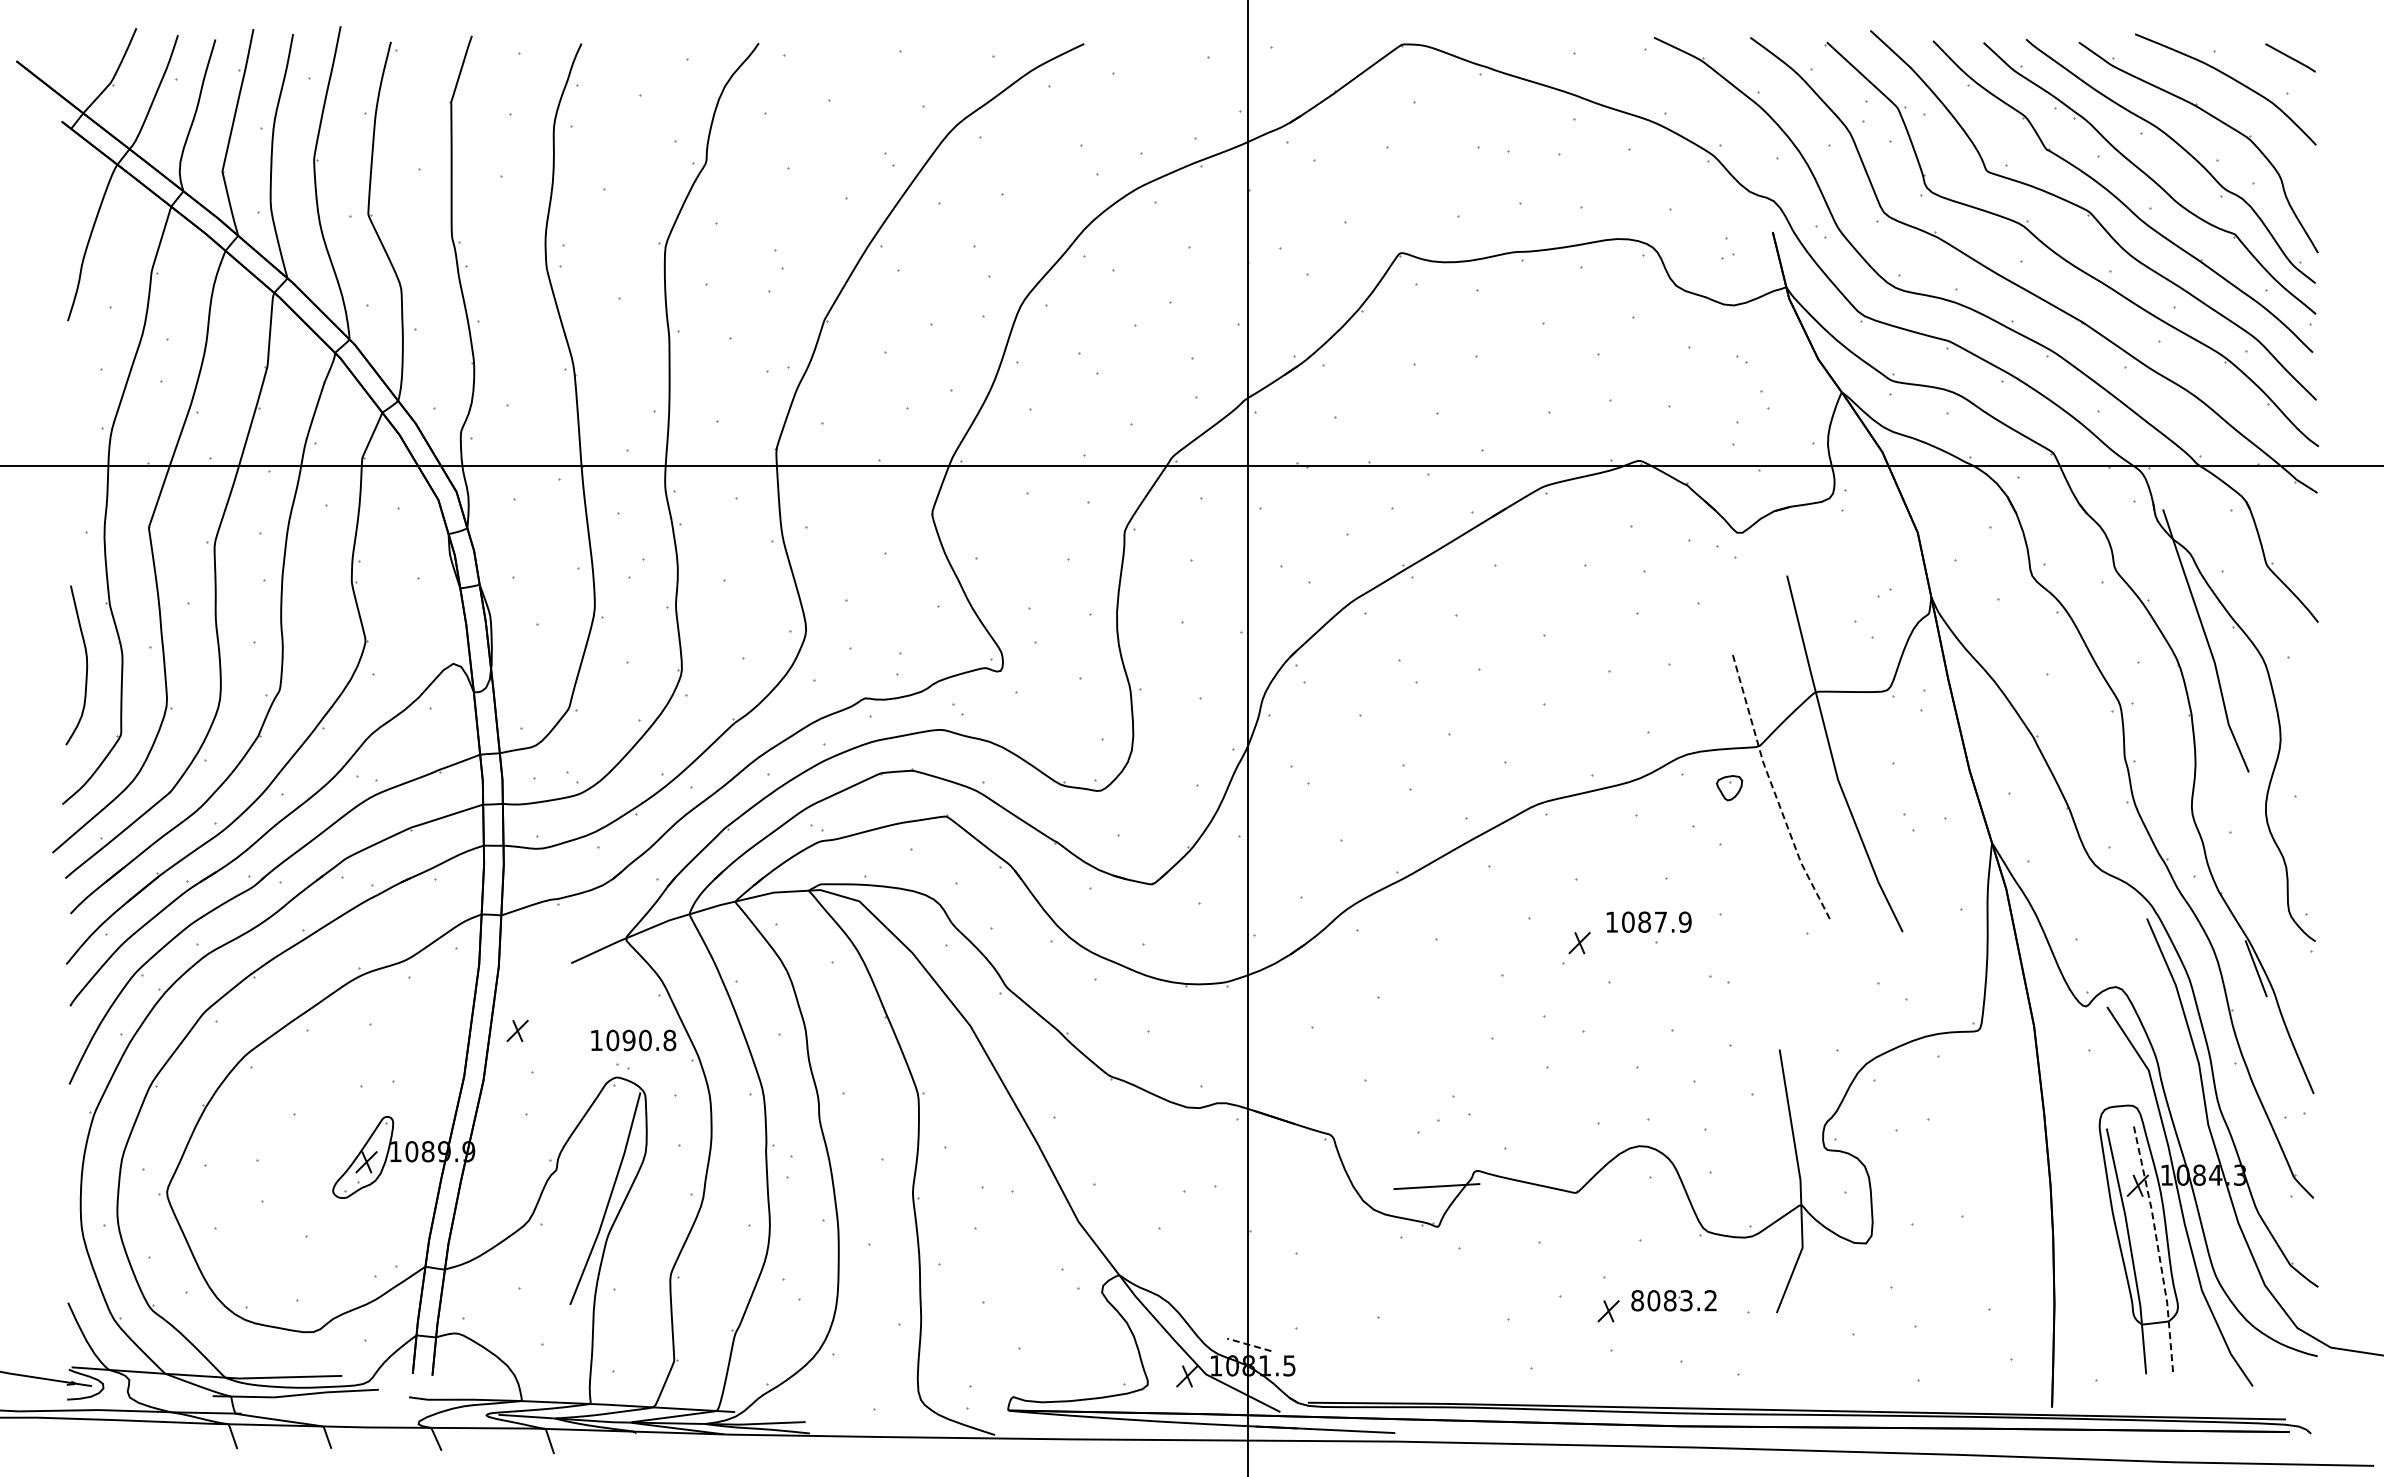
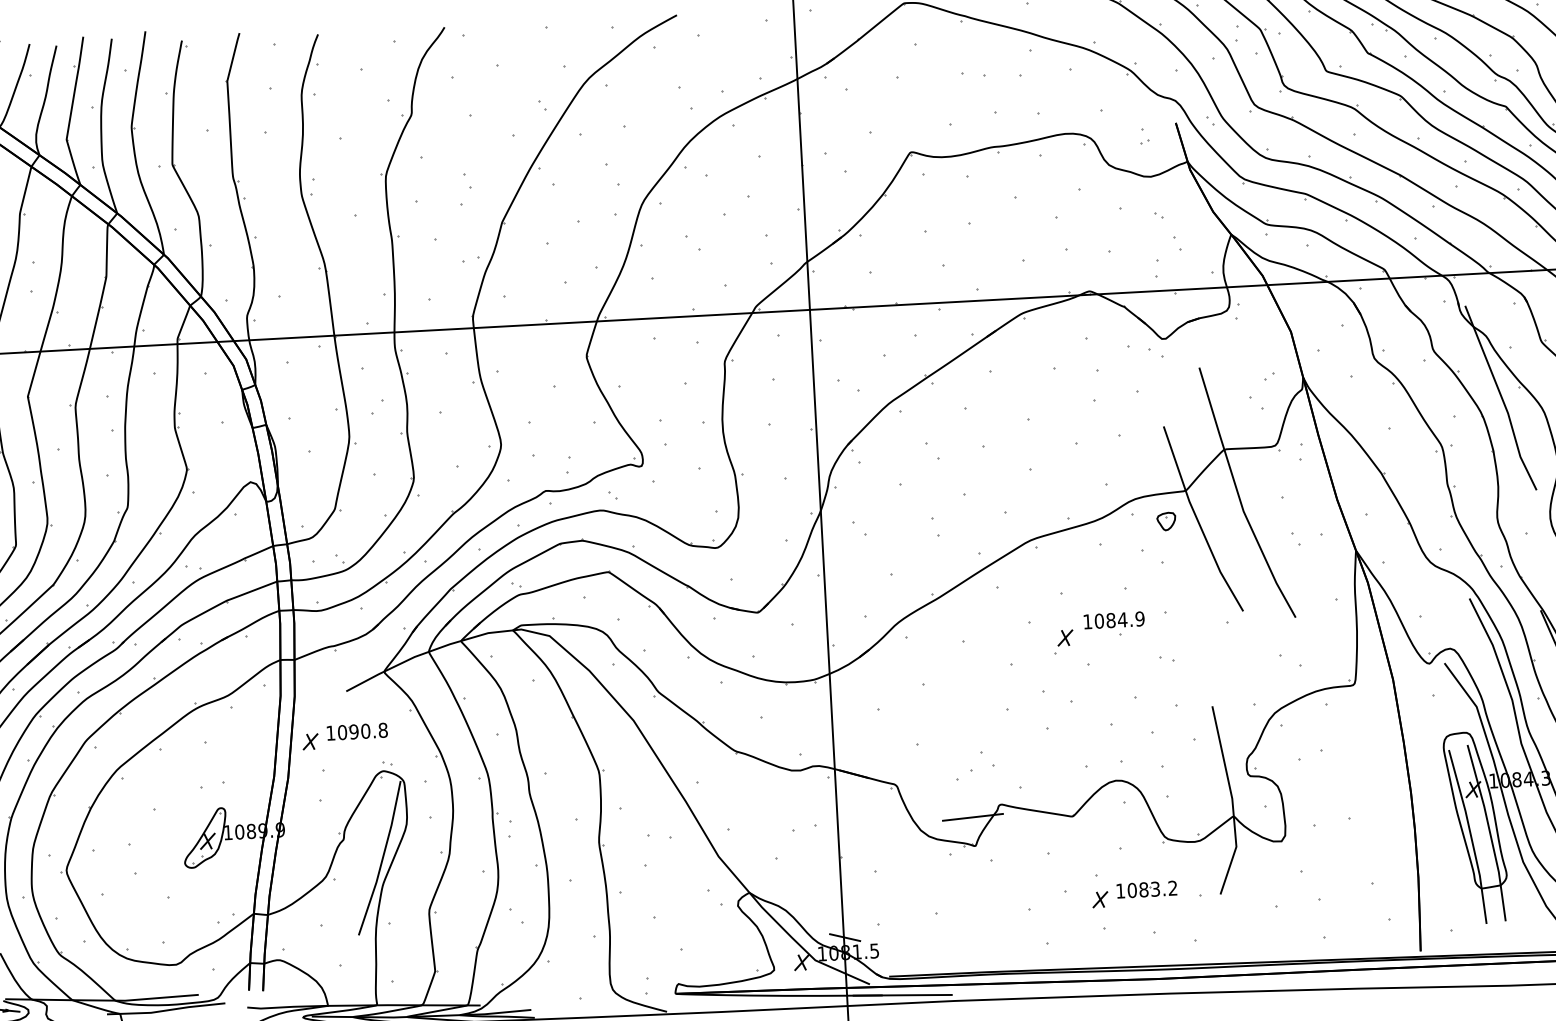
line: (1773, 790) -> (1197, 521), dashed -> solid
text: (1660, 921) -> (1122, 619), 1087.9 -> 1084.9
part: (633, 1040) -> (357, 731), moved
line: (2157, 1246) -> (1489, 832), dashed -> solid
text: (1637, 1300) -> (1120, 890), 8083.2 -> 1083.2
line: (1249, 1344) -> (845, 937), dashed -> solid

